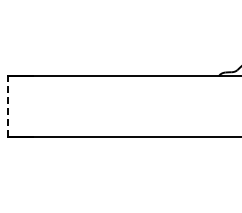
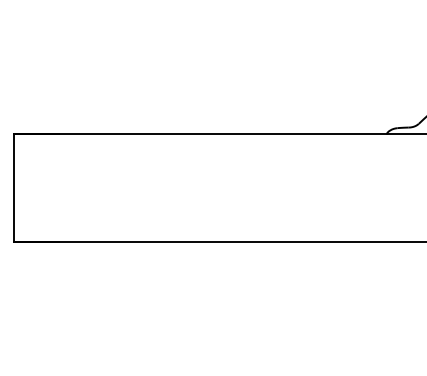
line: (7, 106) -> (13, 188), dashed -> solid

